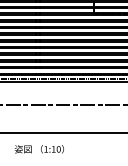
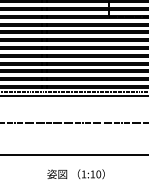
text: (38, 149) -> (75, 174), moved

